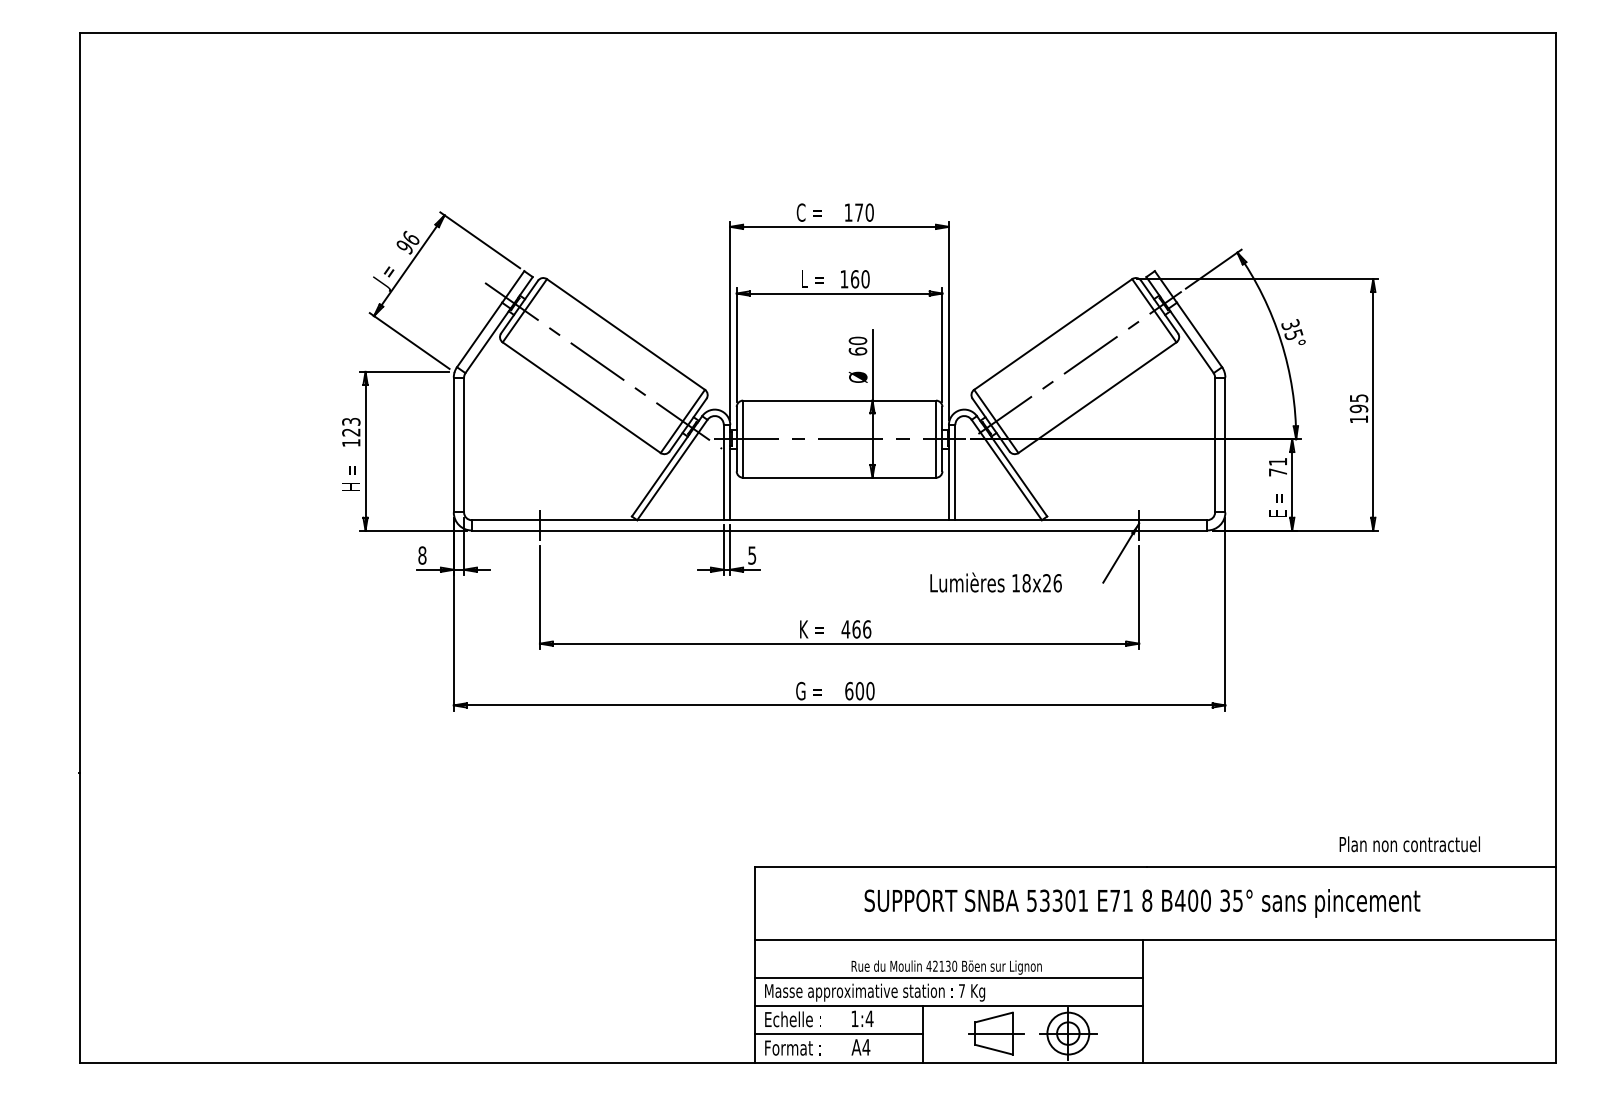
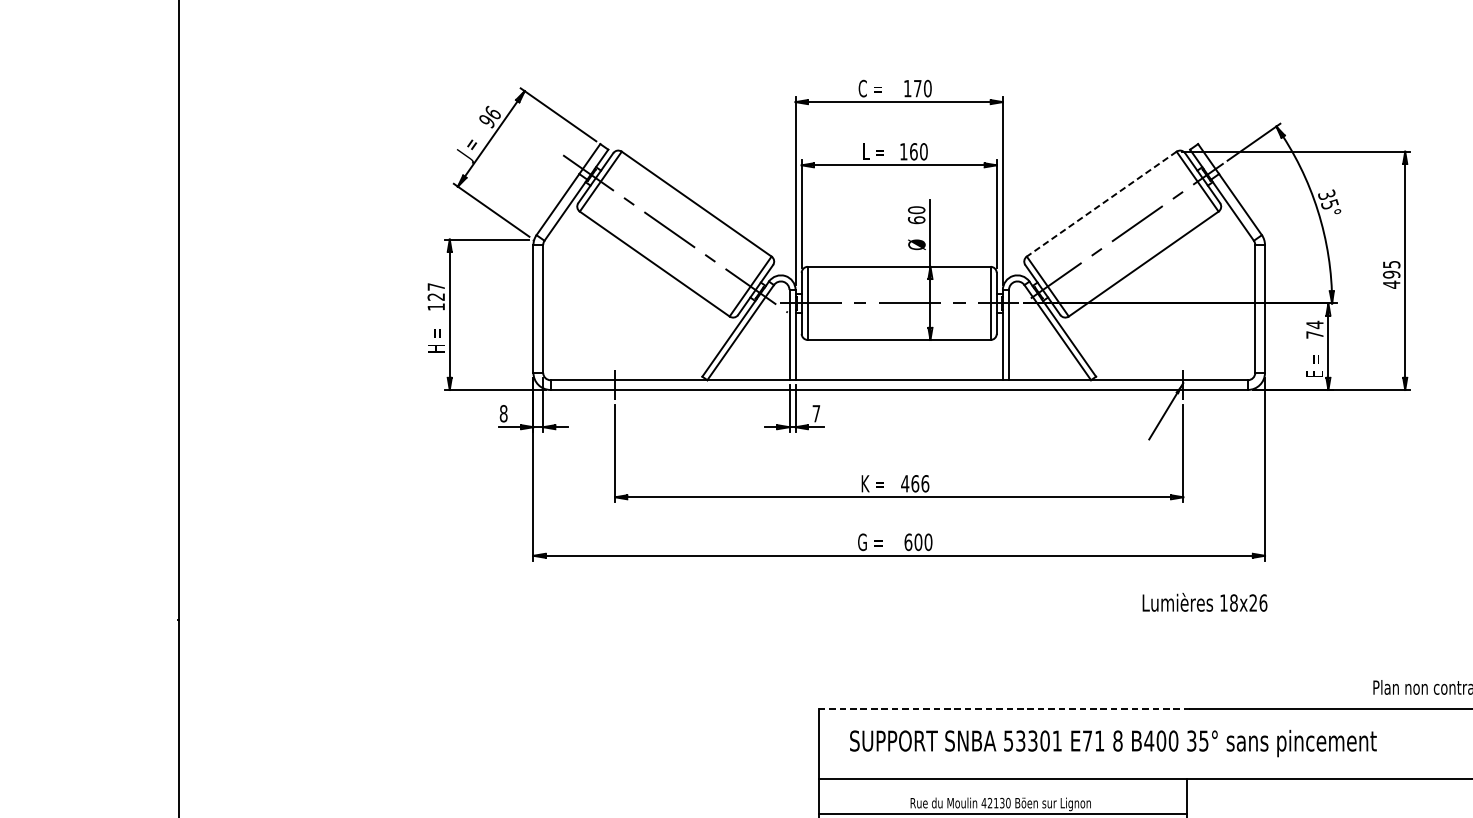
line: (1052, 334) -> (1101, 204), solid -> dashed
text: (1358, 419) -> (1391, 284), 195 -> 495
text: (351, 421) -> (436, 286), 123 -> 127
text: (1277, 461) -> (1314, 324), 71 -> 74
text: (752, 555) -> (816, 413), 5 -> 7
text: (995, 582) -> (1204, 602), moved
line: (951, 867) -> (1005, 709), solid -> dashed
text: (1142, 903) -> (1113, 743), moved

